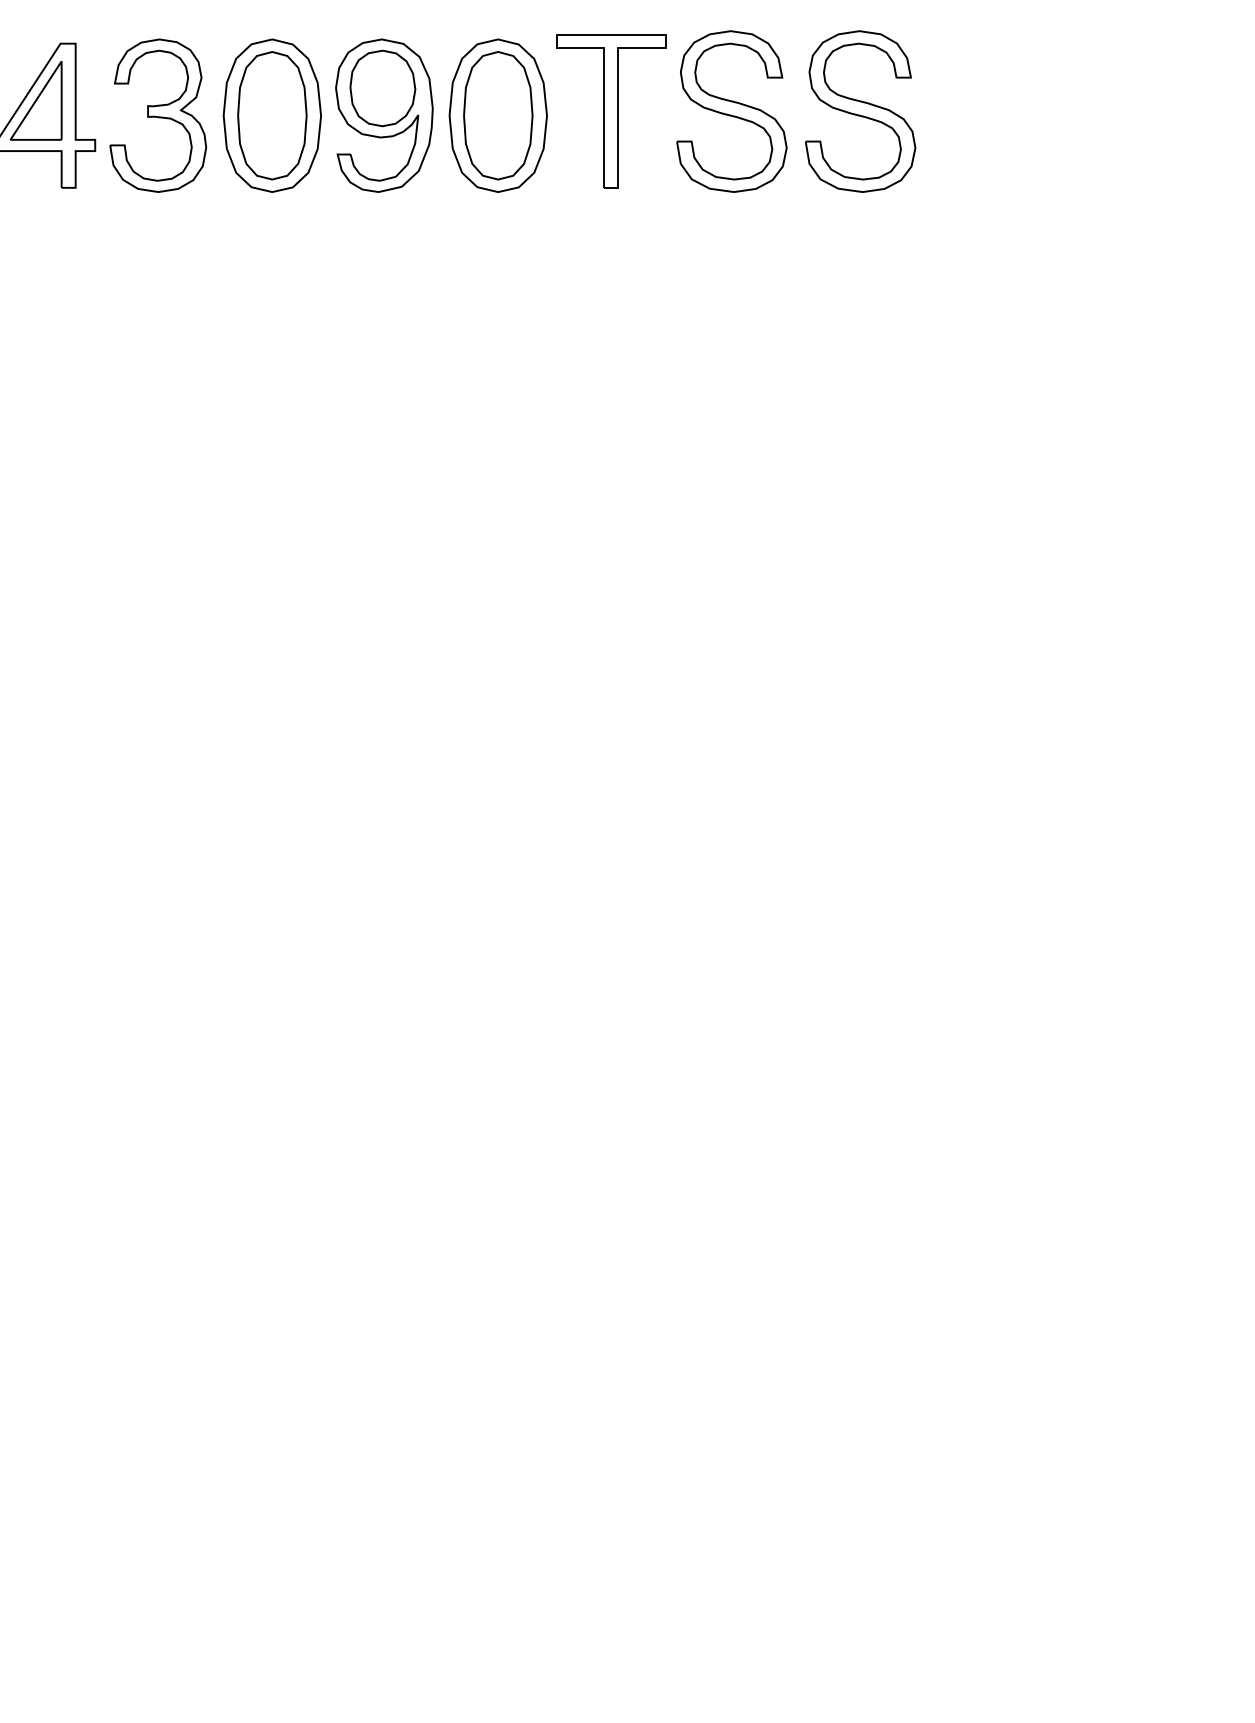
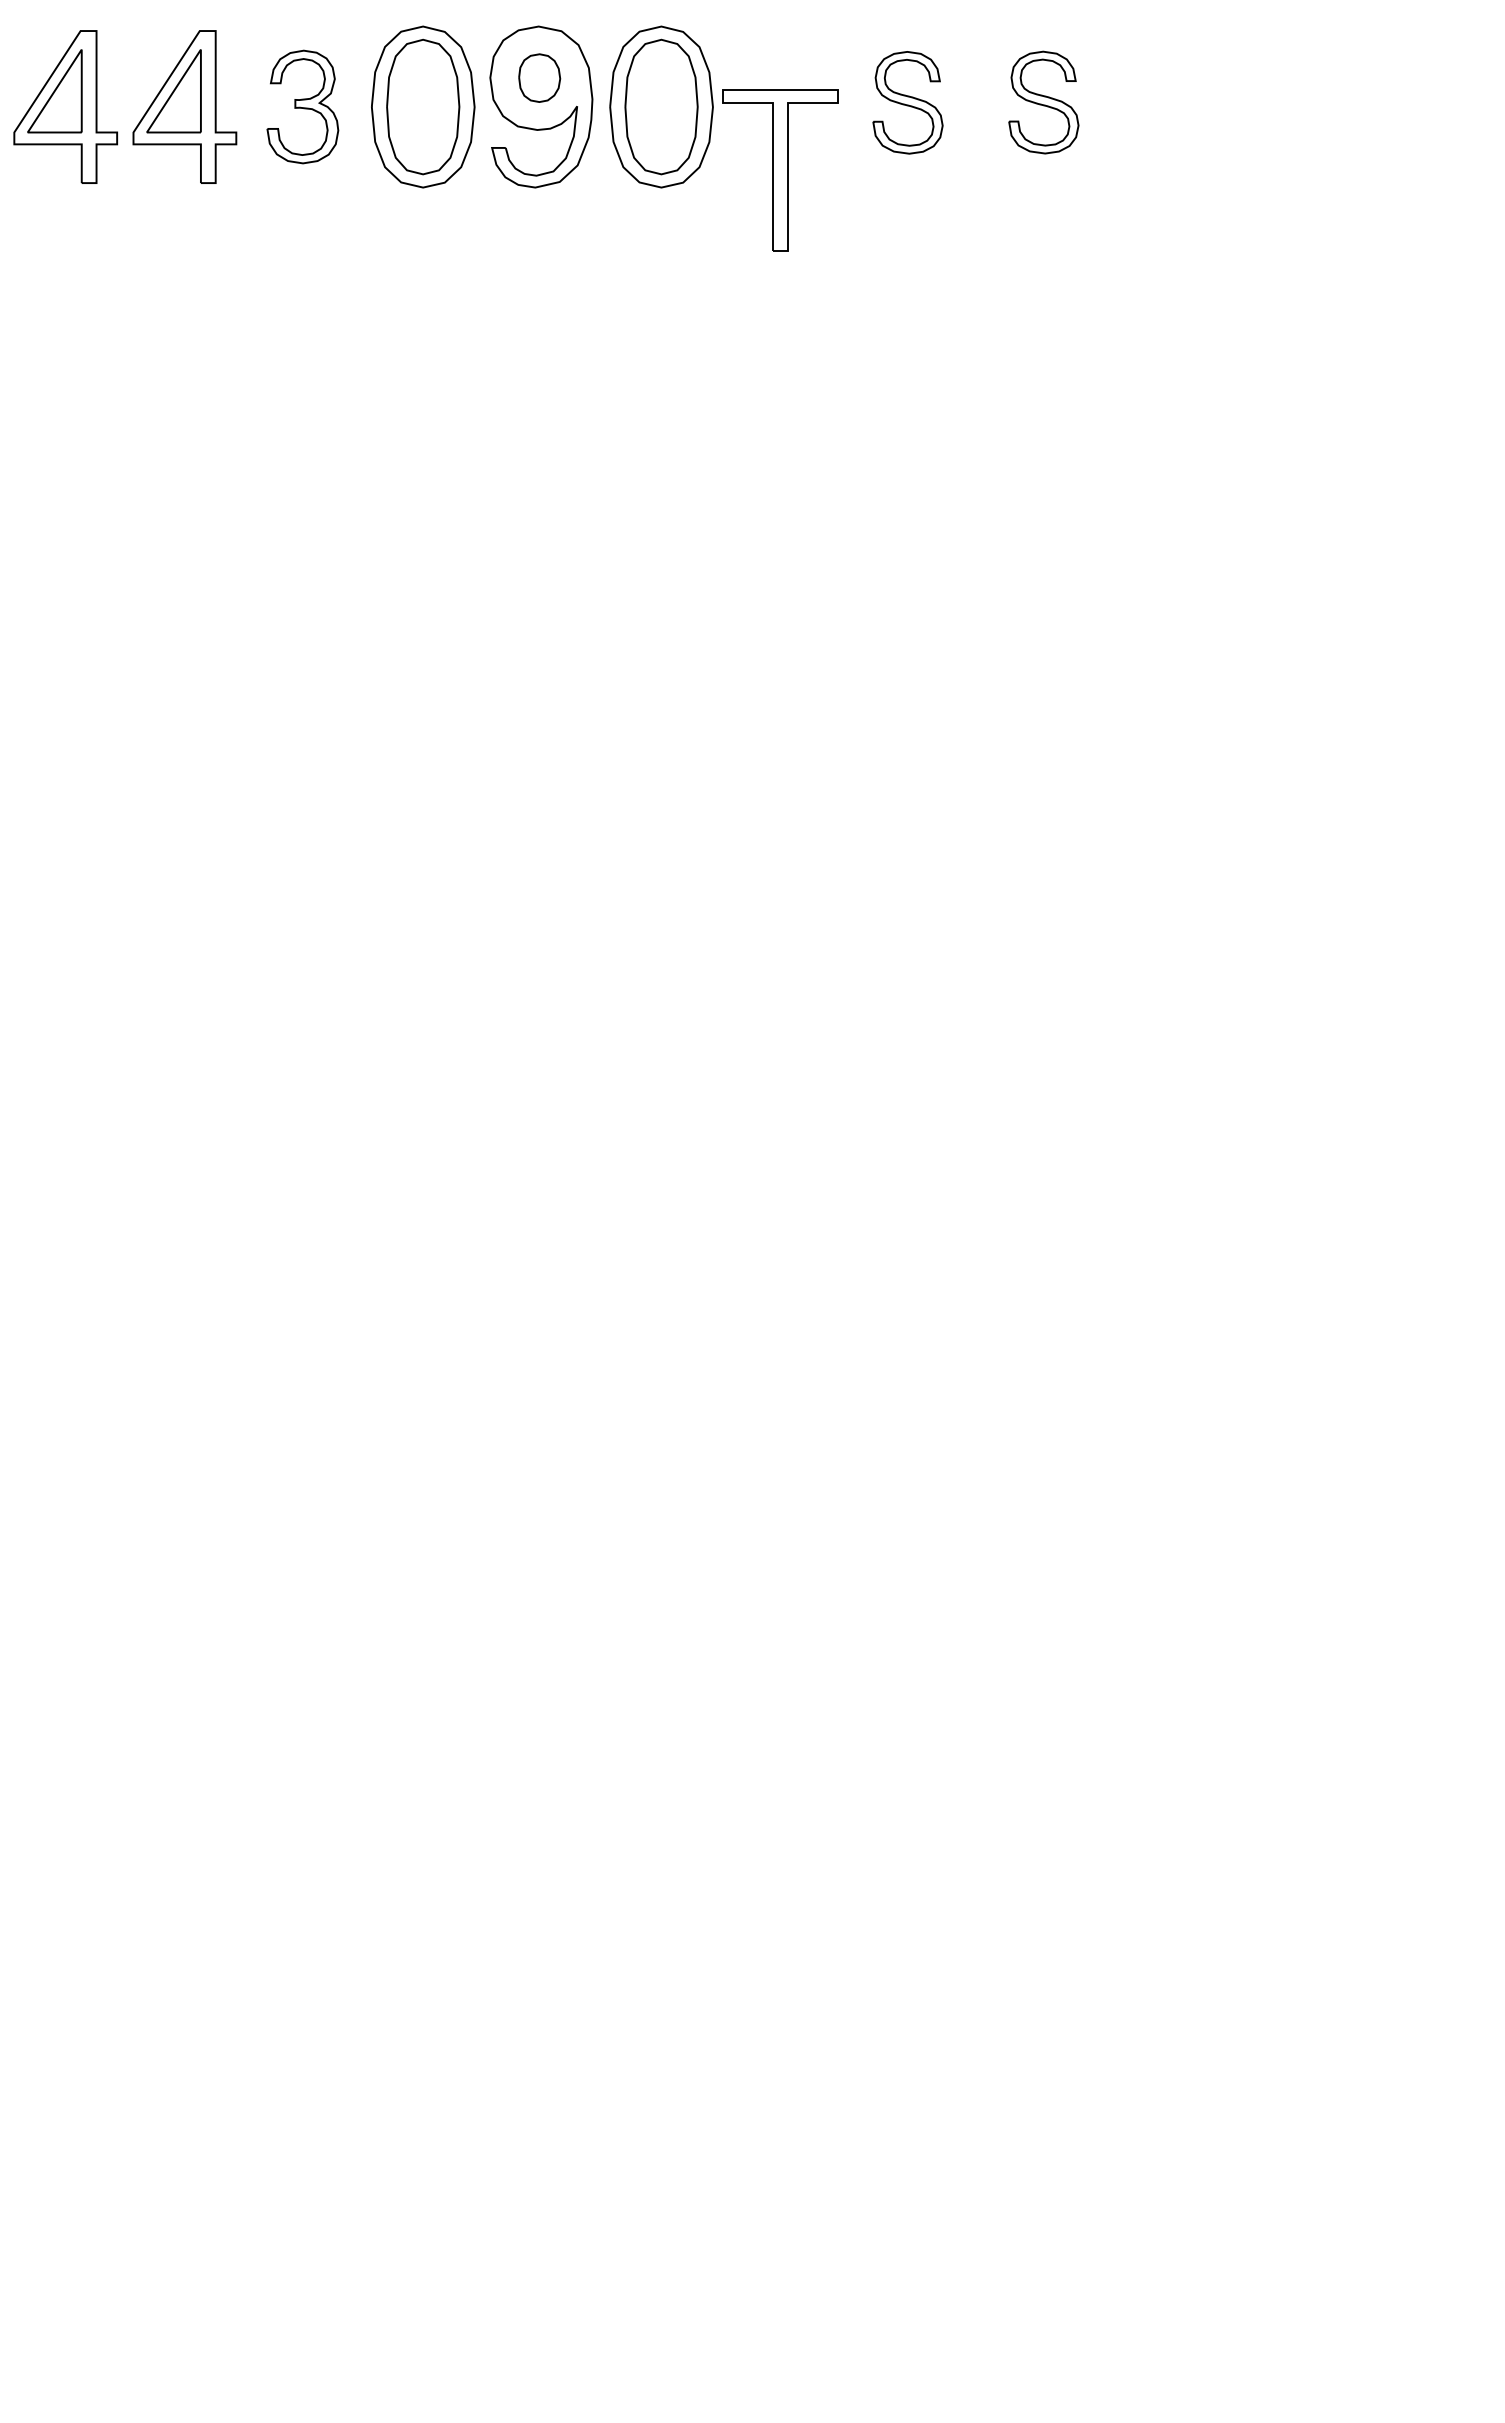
part: (382, 87) -> (539, 77), size x0.6
part: (611, 111) -> (780, 170), moved
part: (731, 111) -> (907, 102), size x0.6
part: (860, 111) -> (1043, 102), size x0.6
part: (157, 115) -> (302, 106), size x0.7

